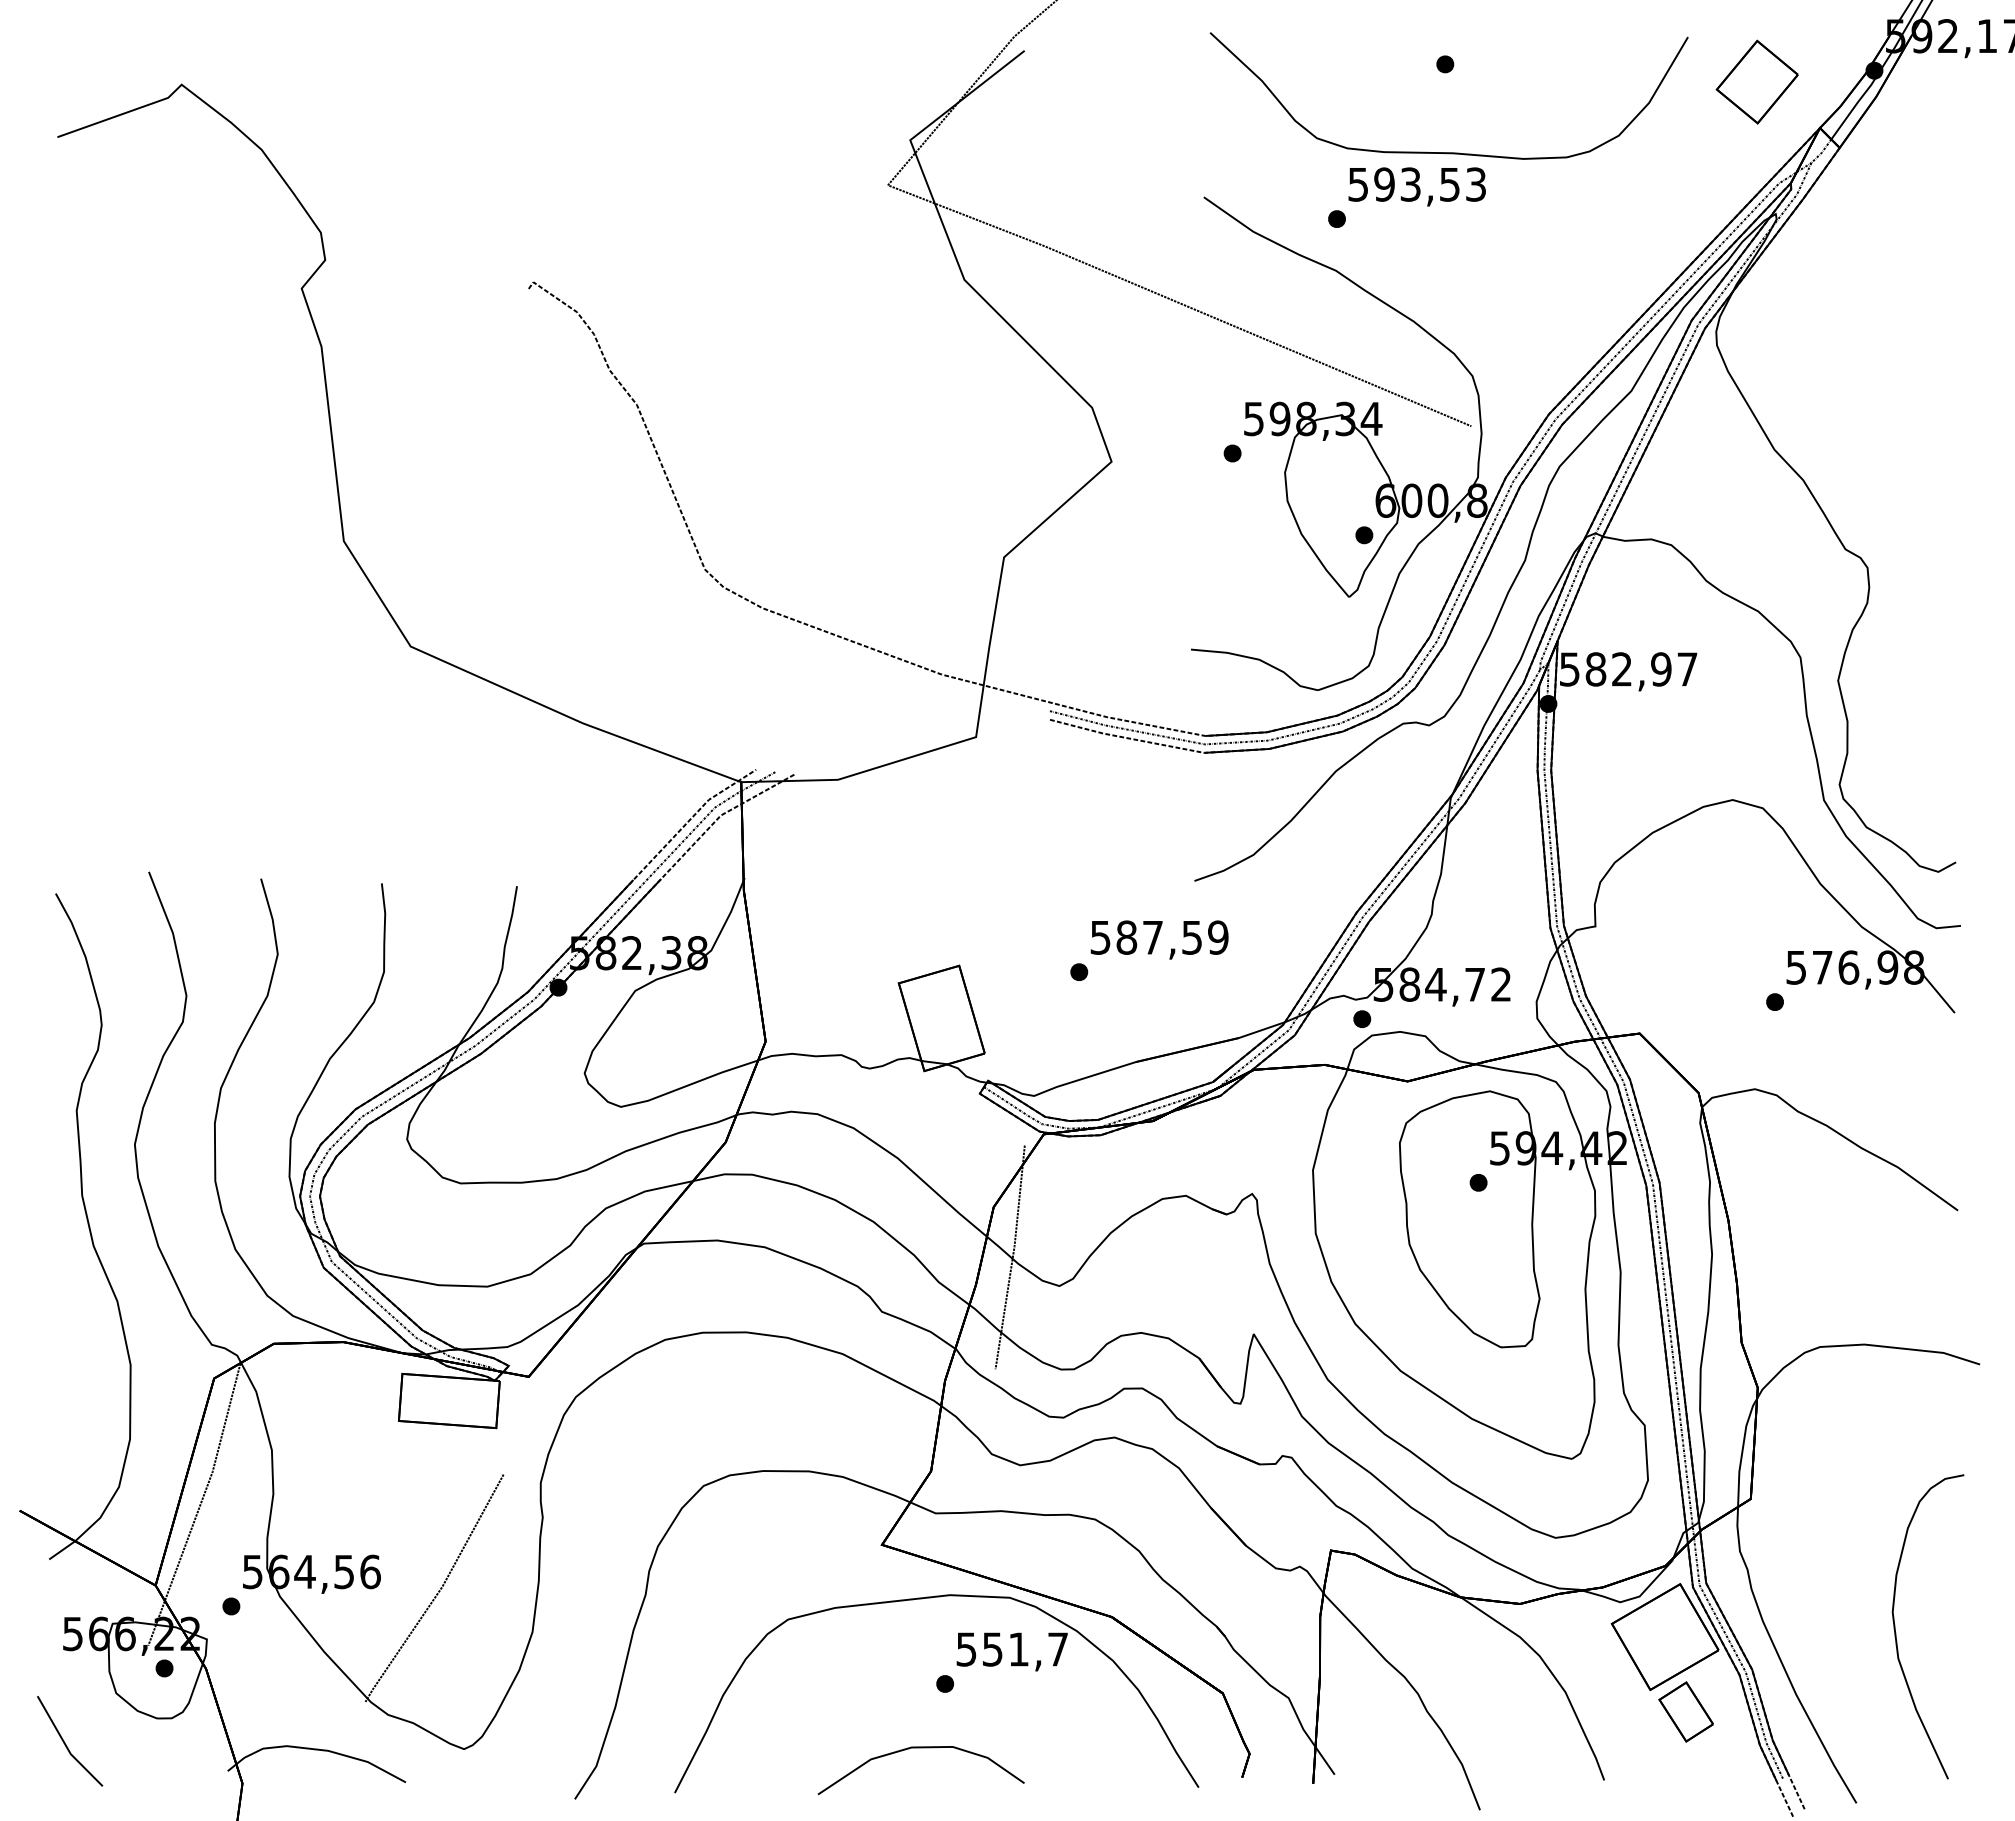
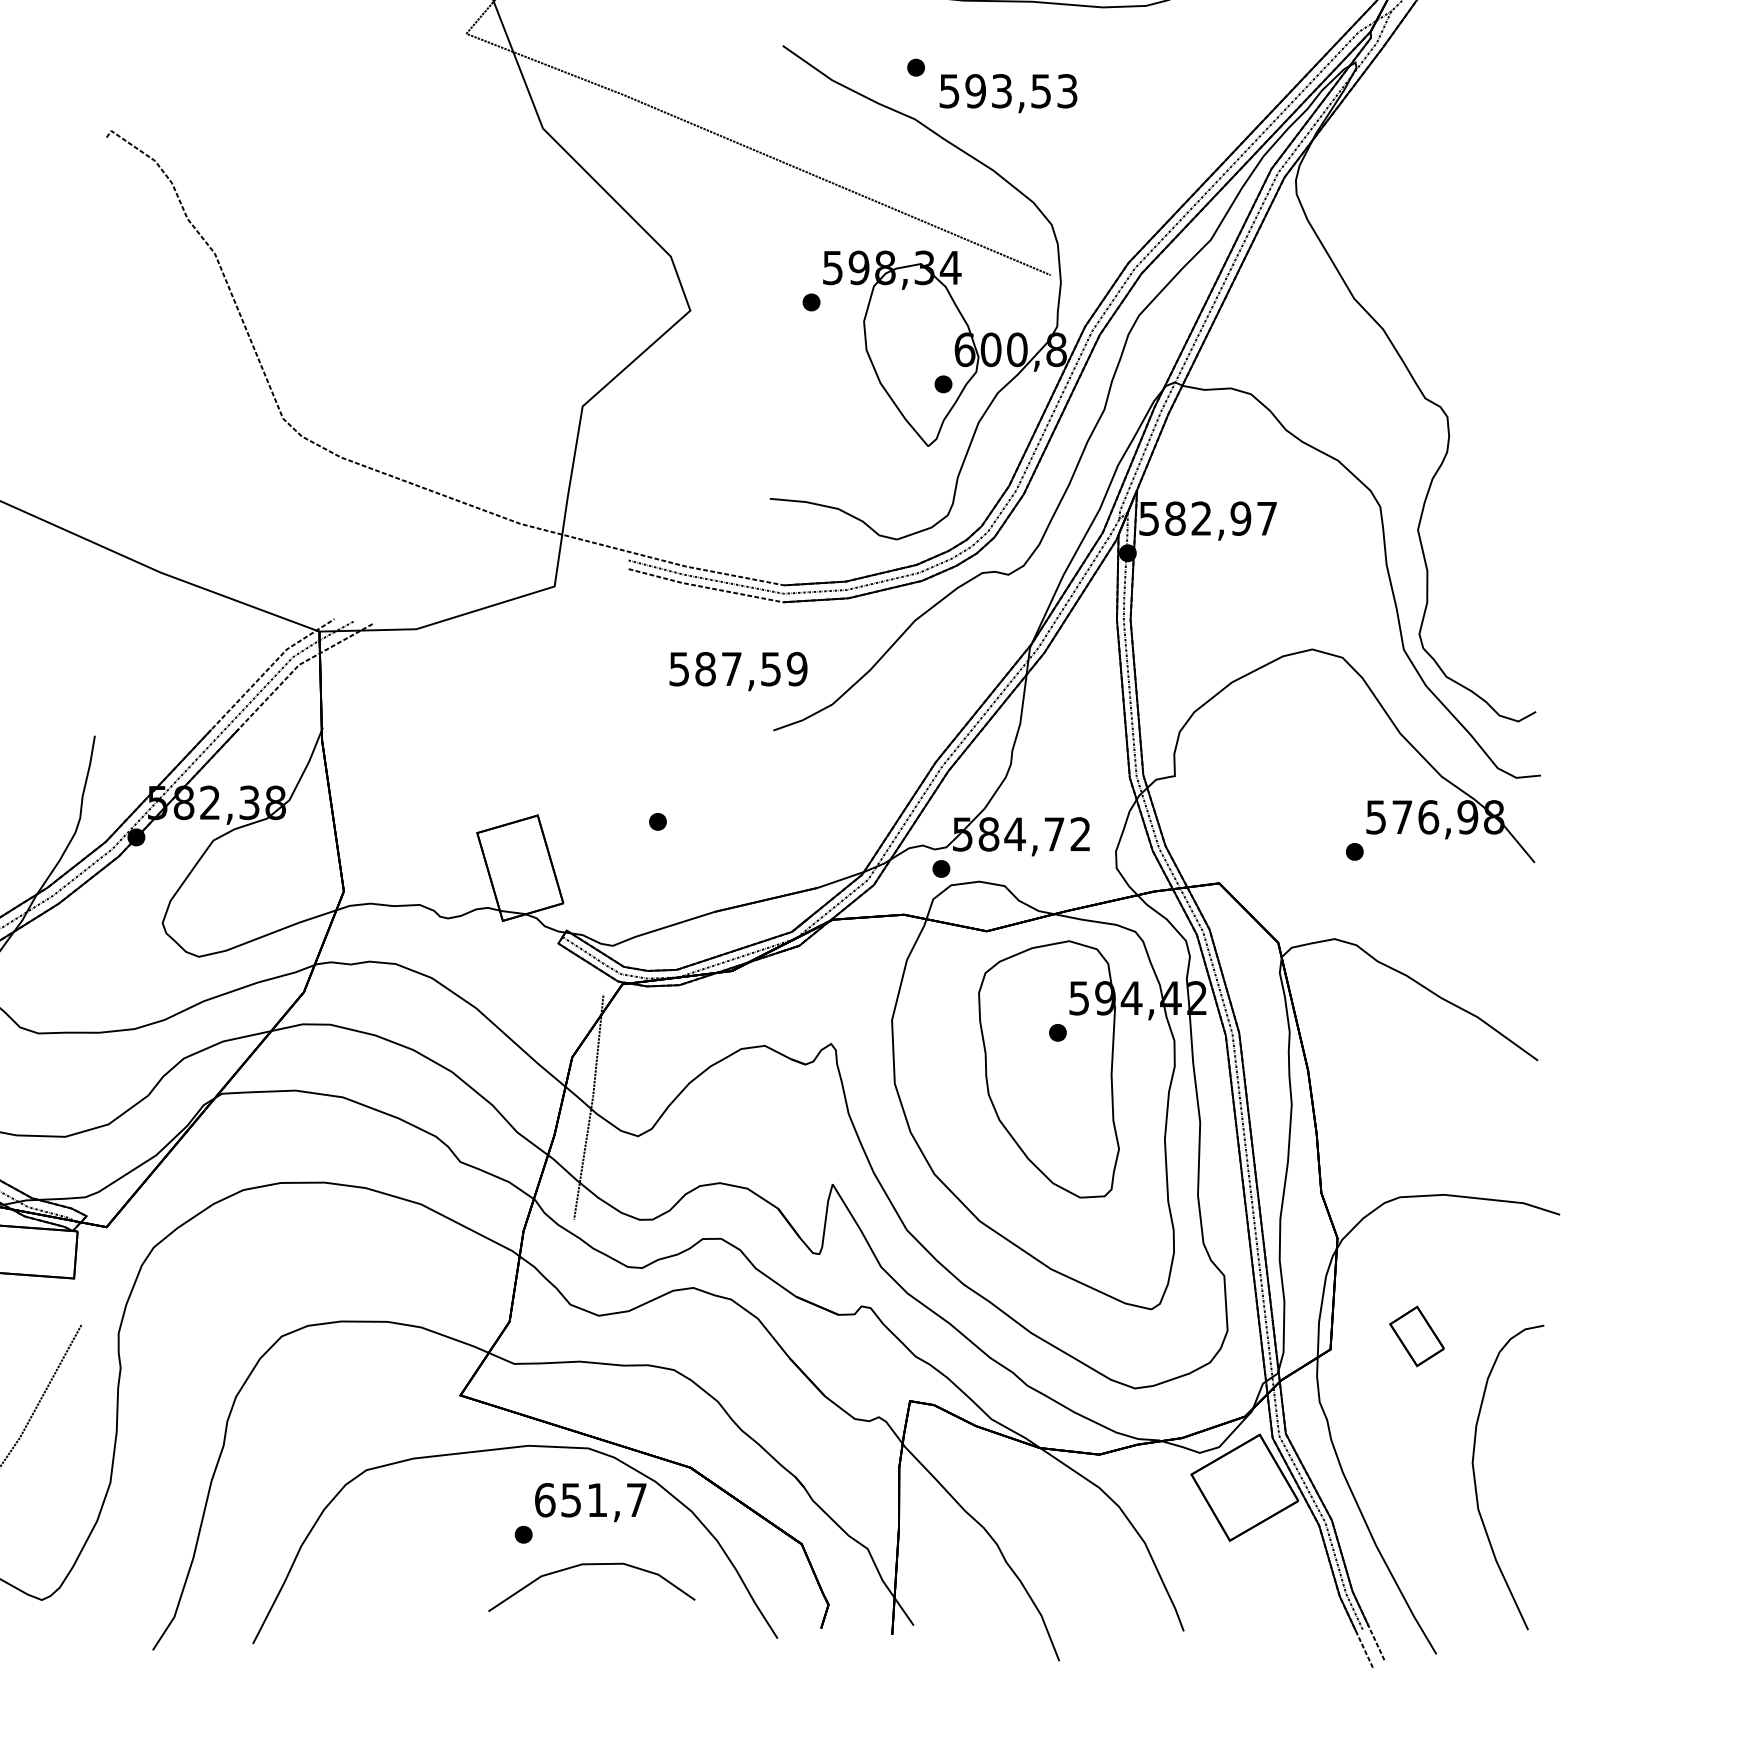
text: (1416, 186) -> (1007, 93), moved
text: (1159, 939) -> (738, 670), moved
text: (966, 1649) -> (545, 1500), 551,7 -> 651,7
part: (1685, 1711) -> (1416, 1335), moved
part: (920, 1748) -> (591, 1565), moved

